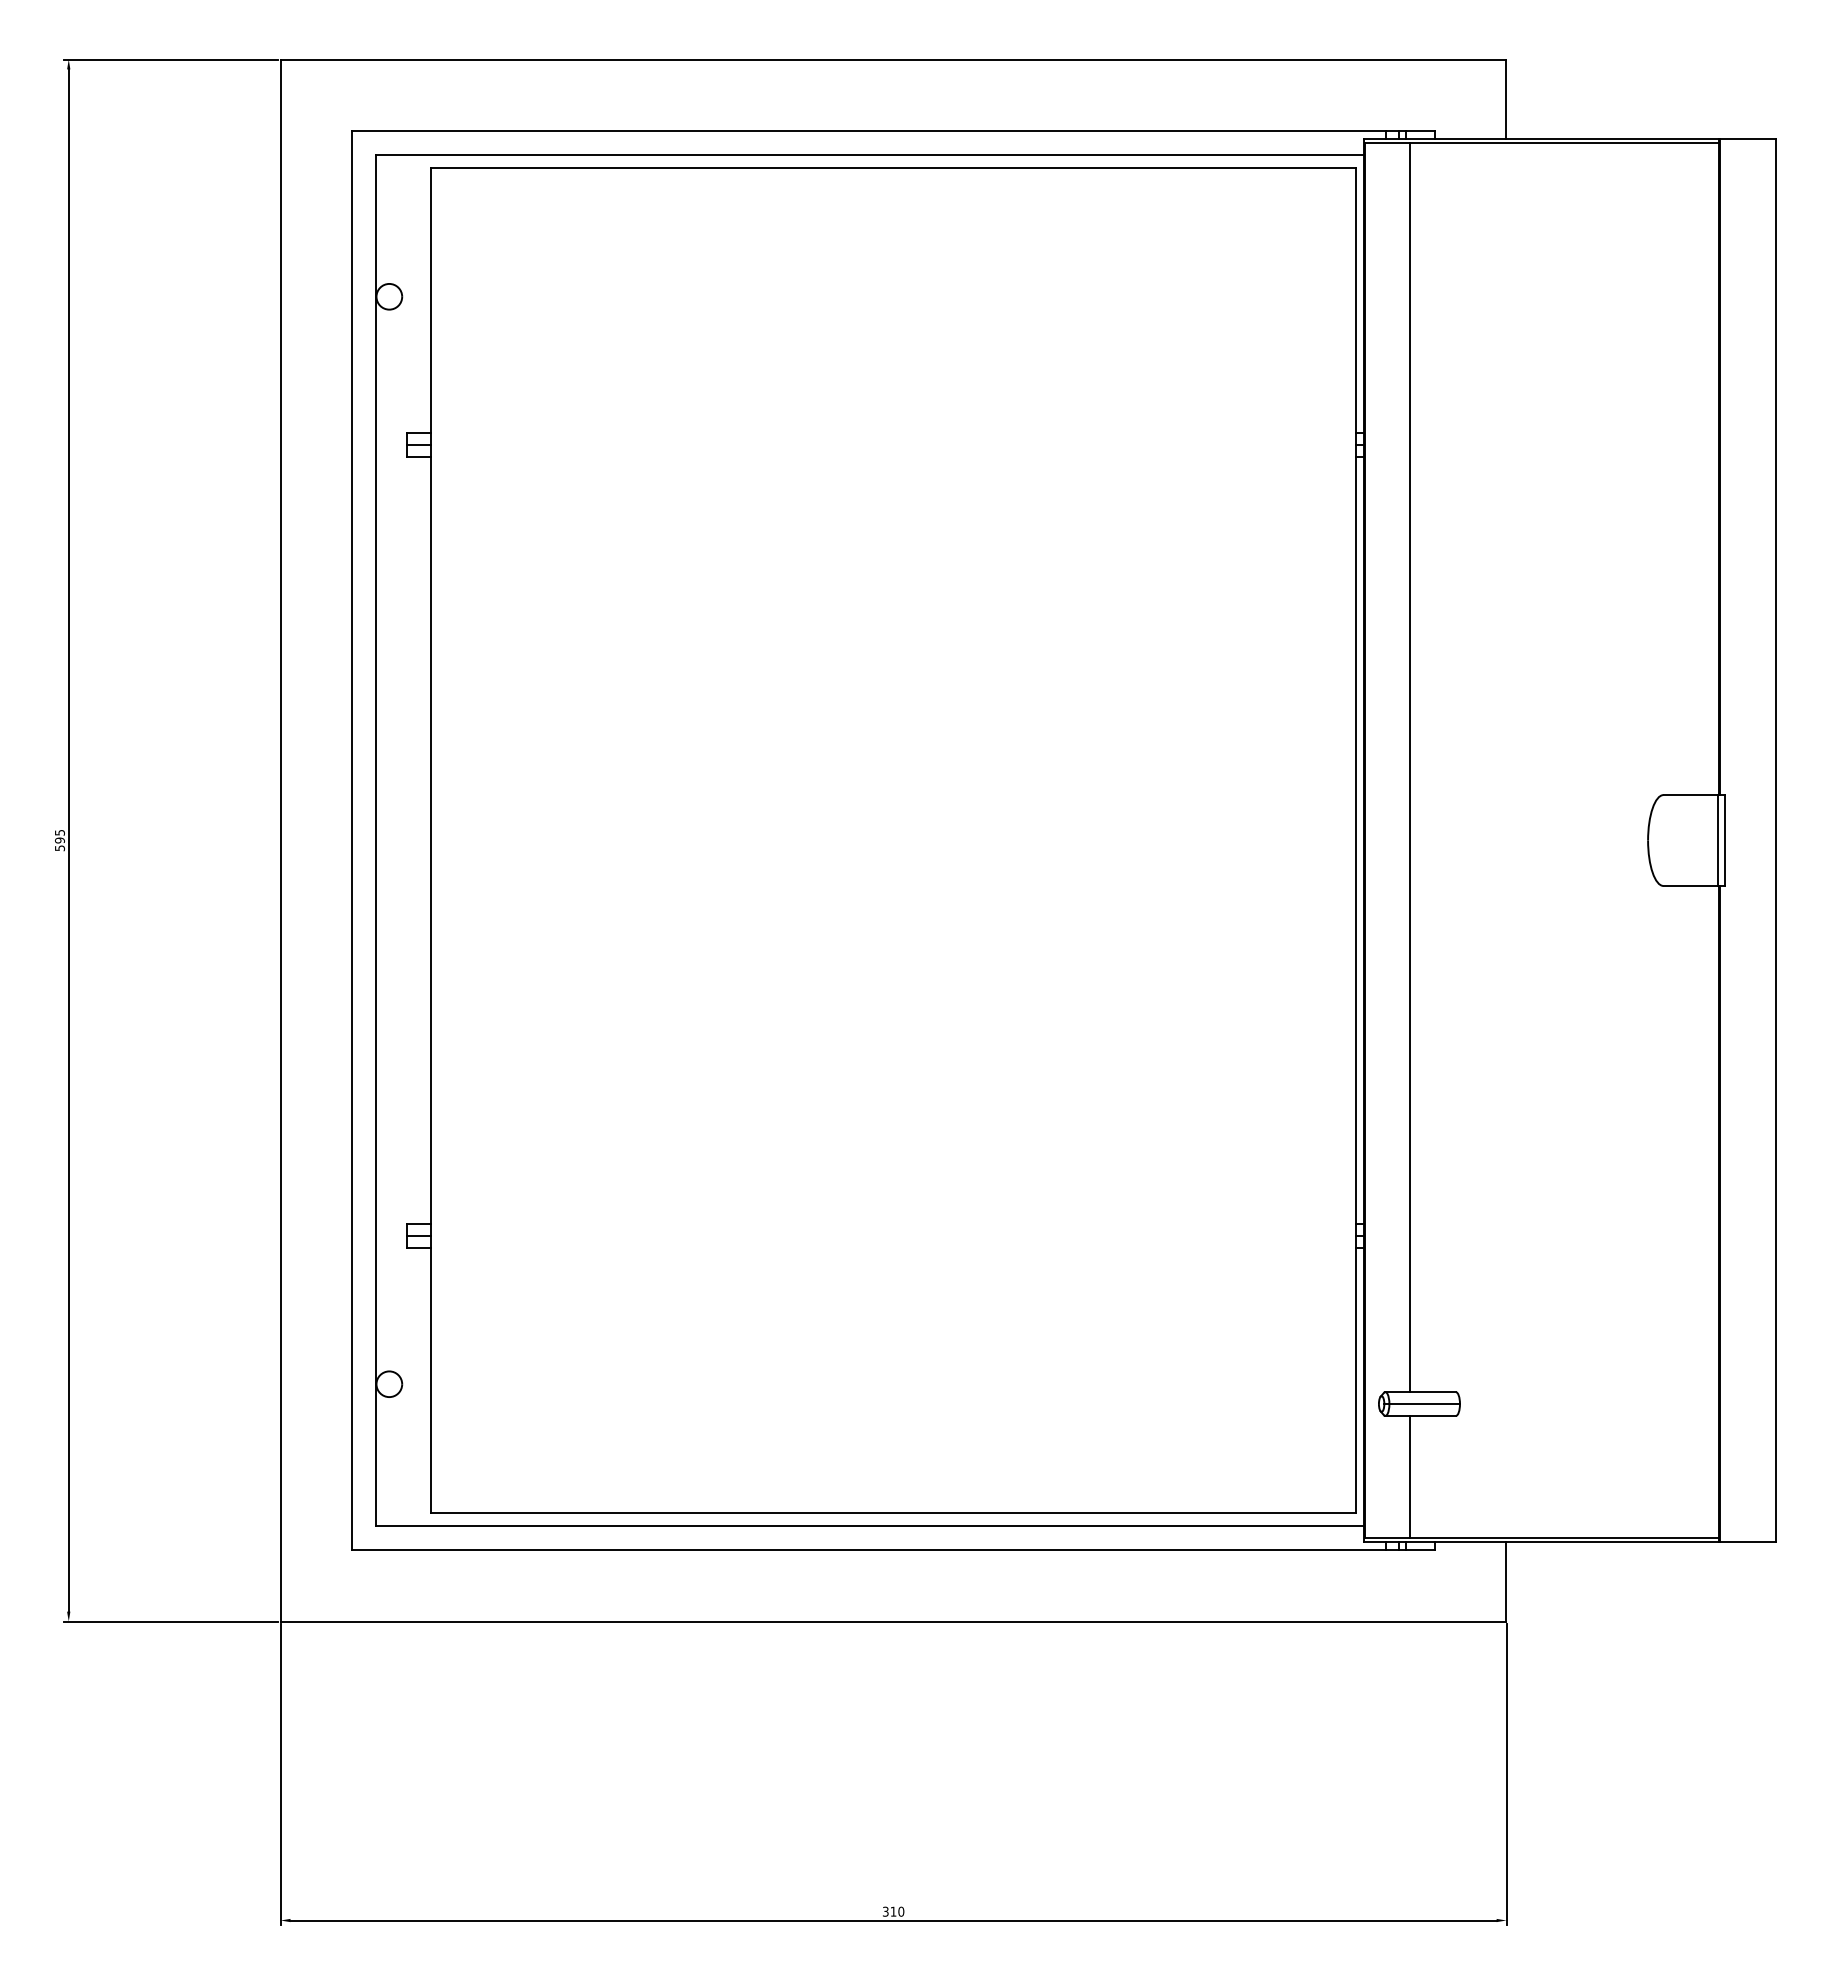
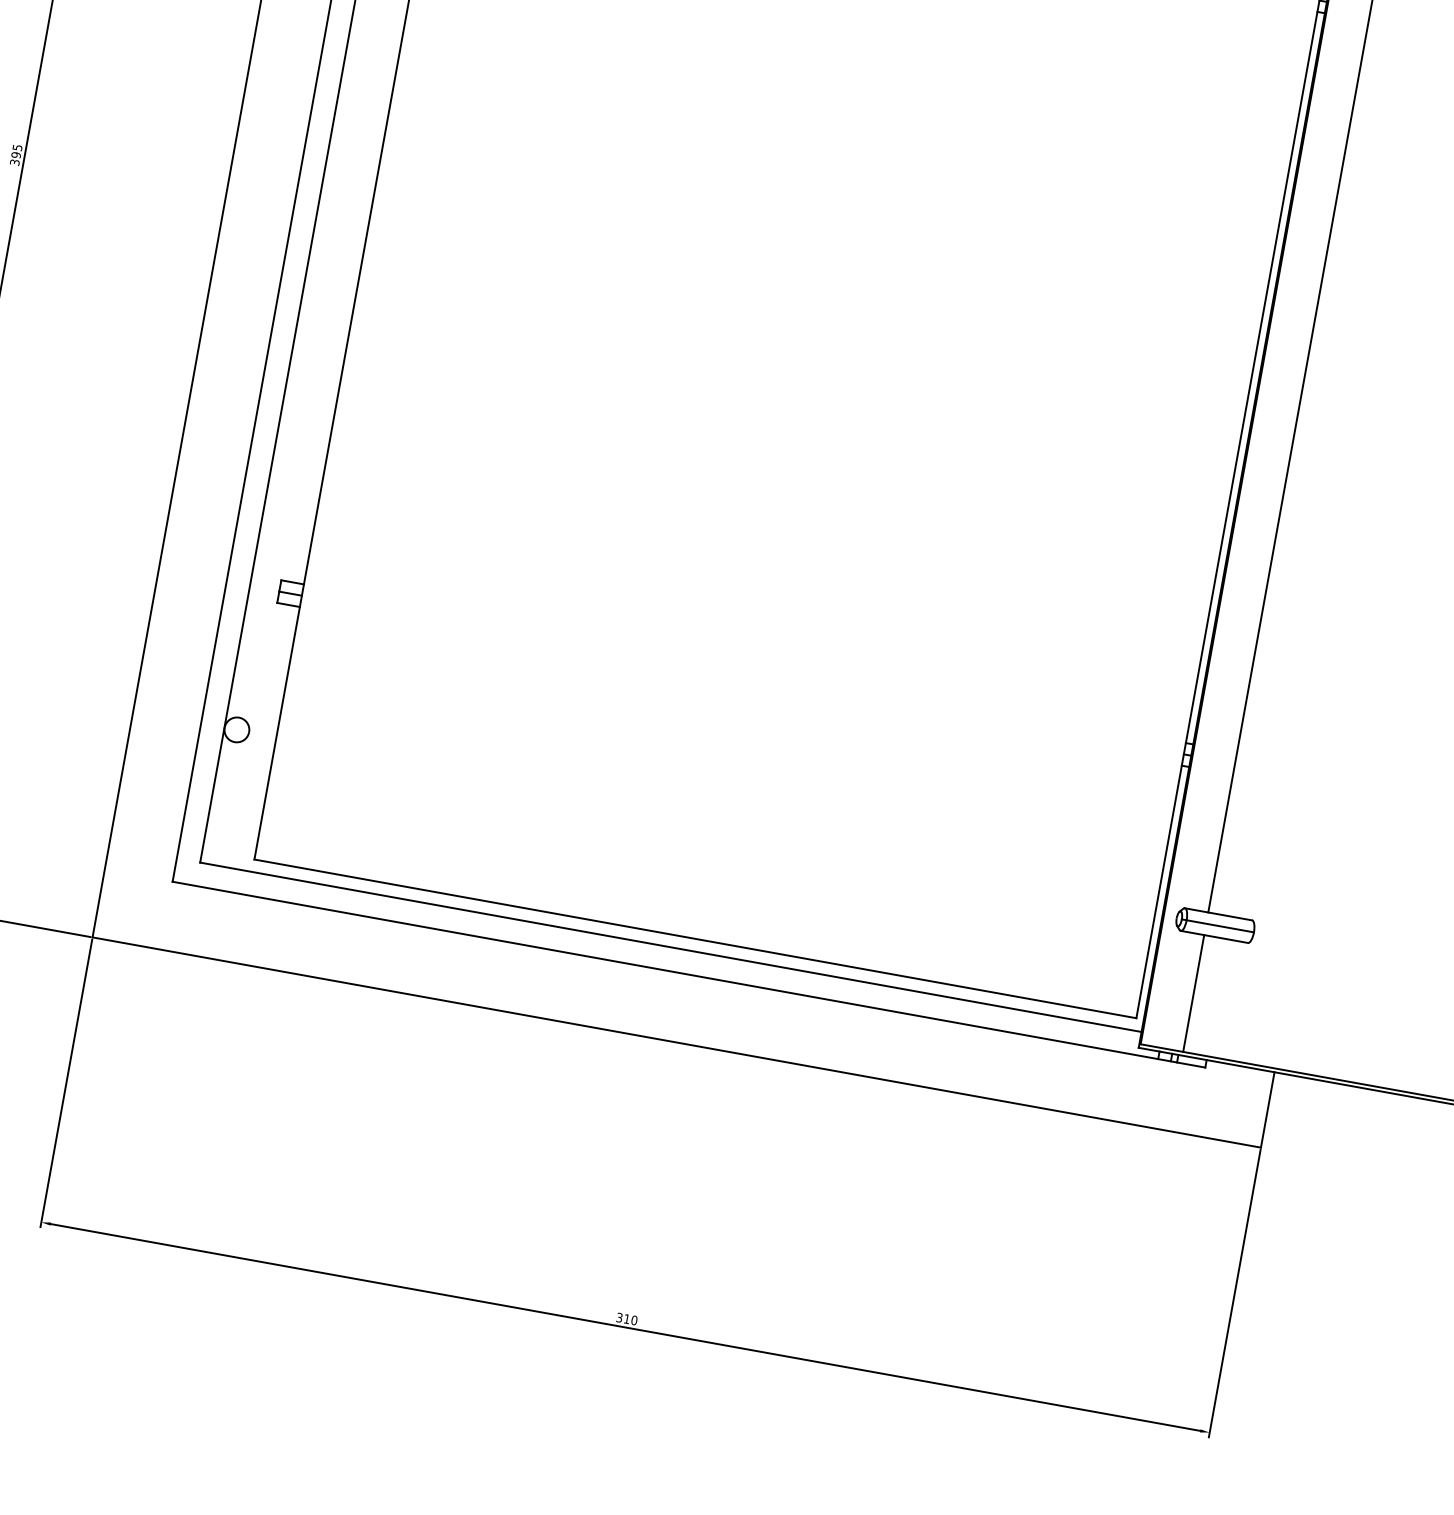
text: (58, 847) -> (13, 161), 595 -> 395

